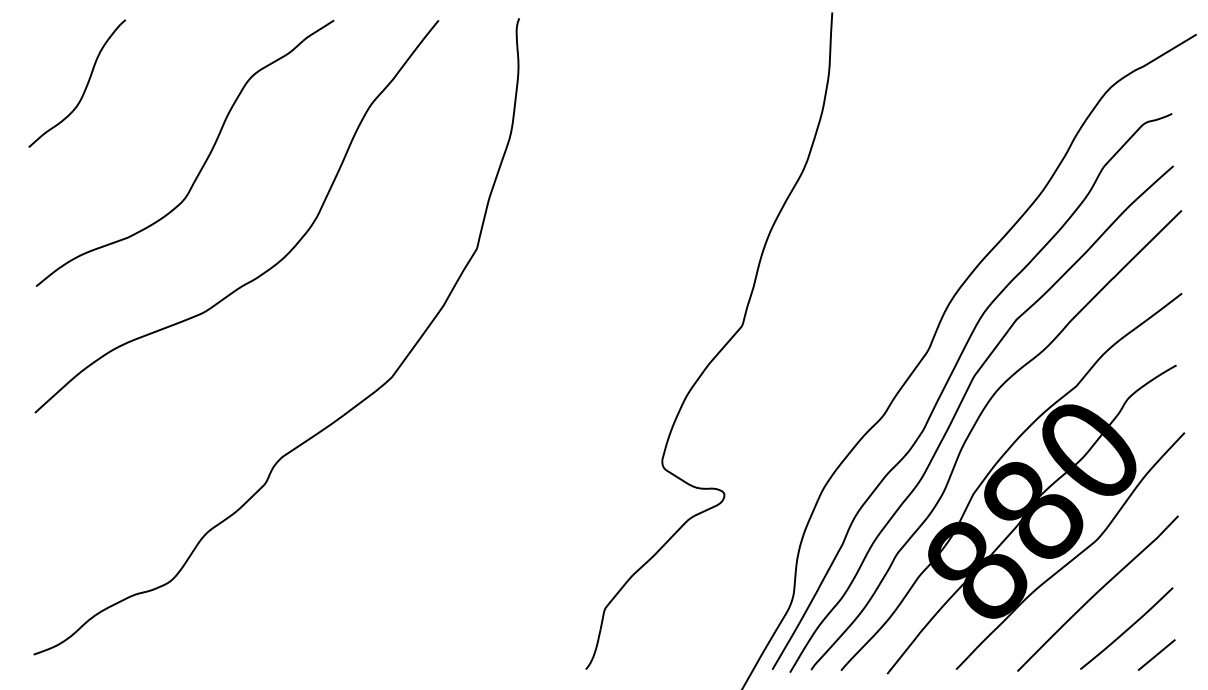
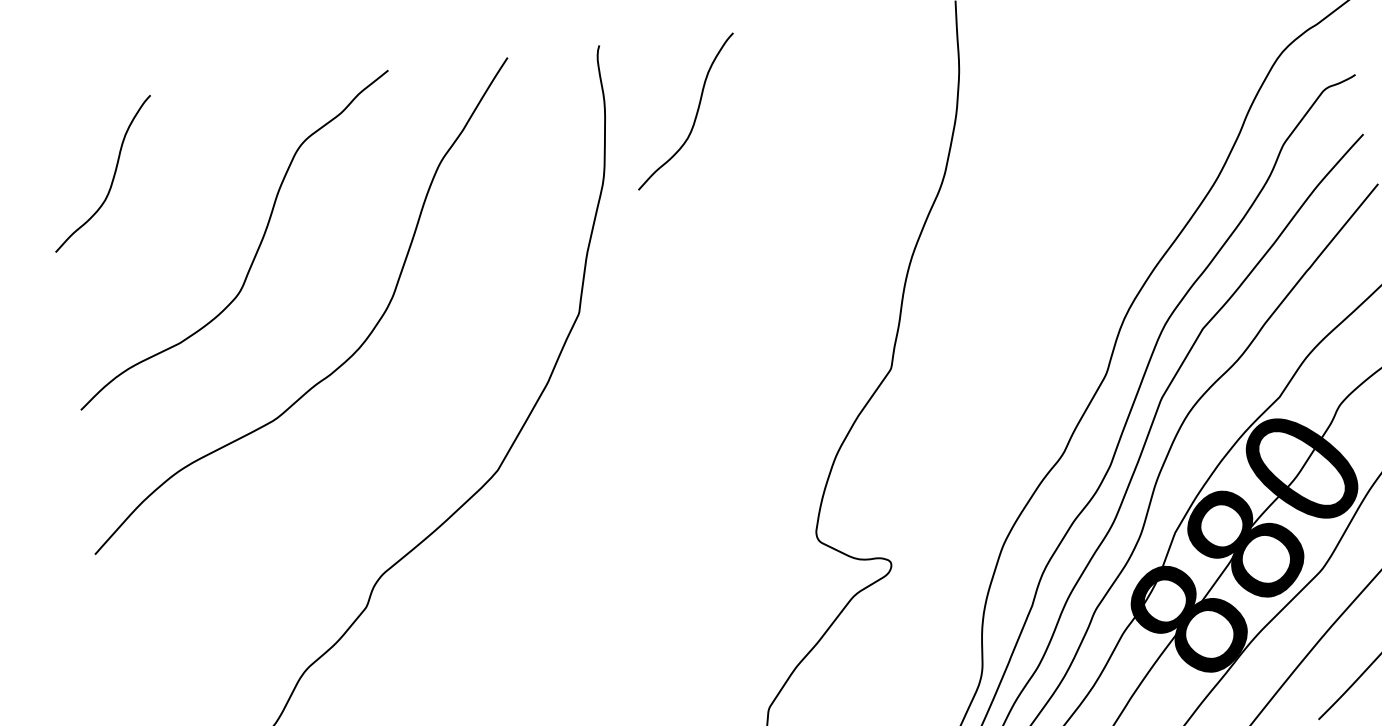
curve: (596, 86) -> (695, 113), added

